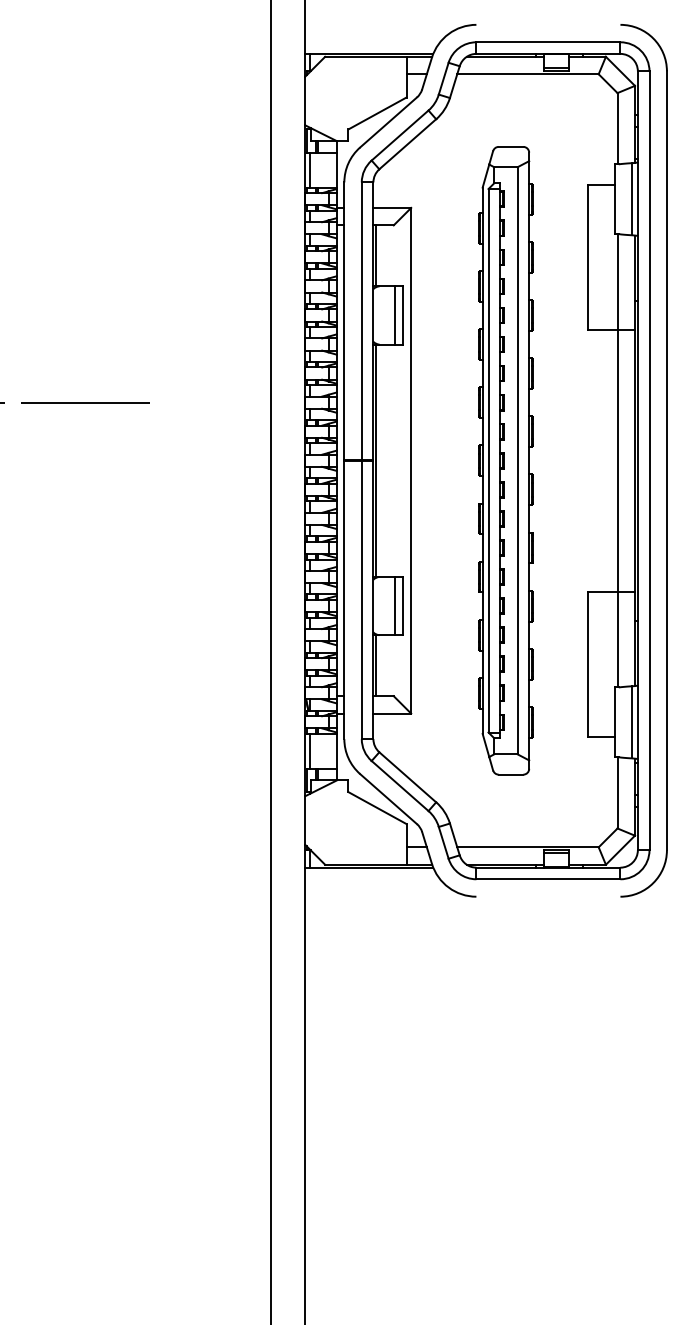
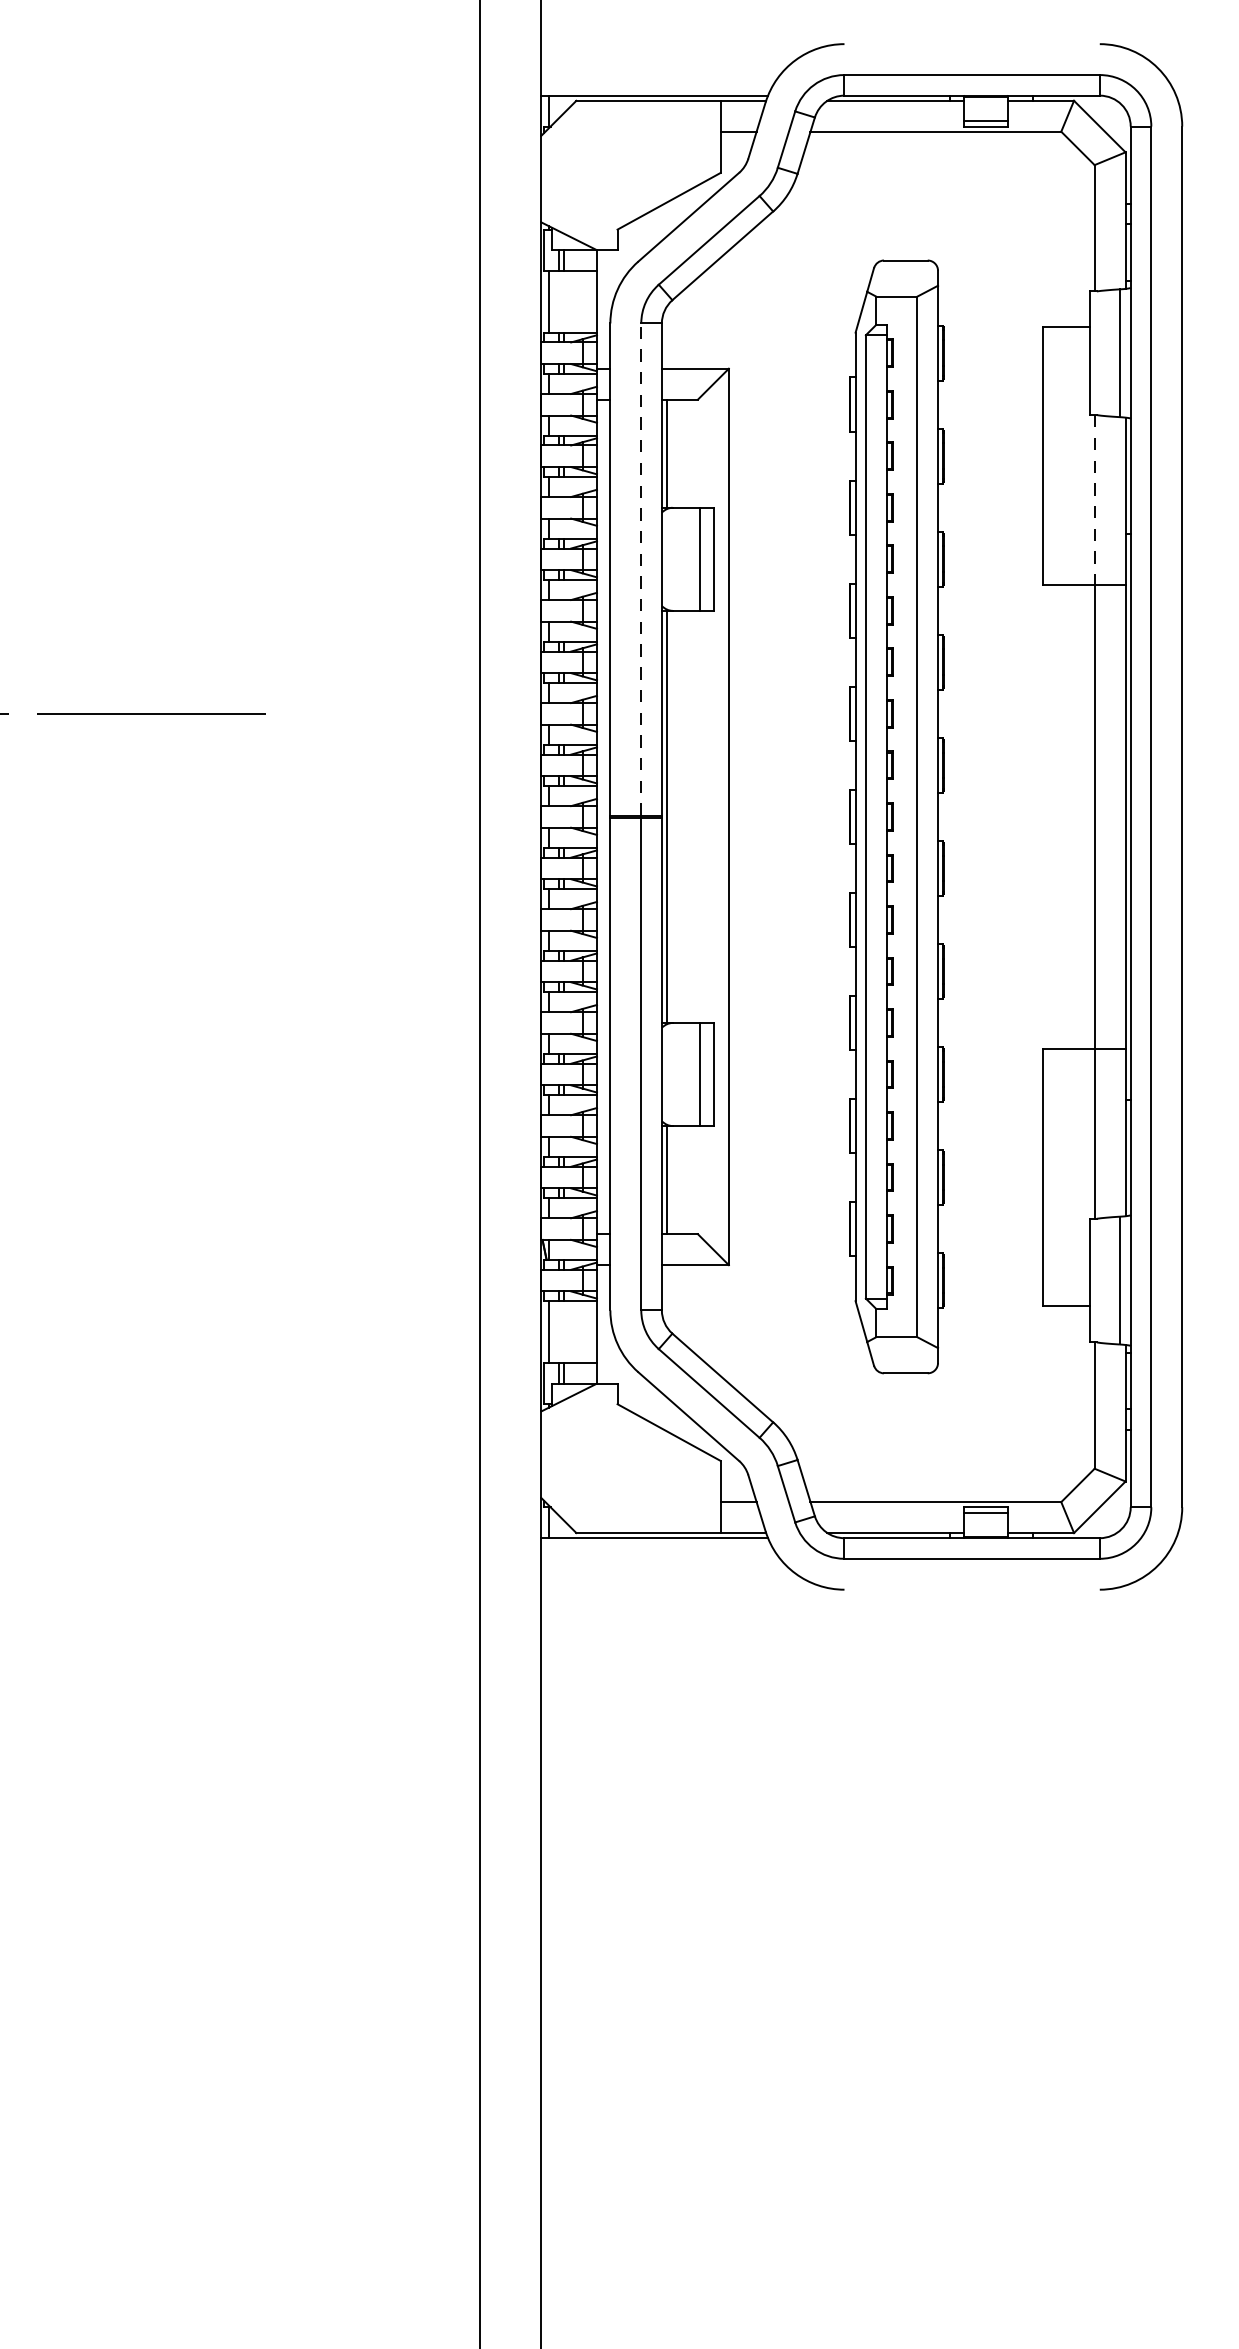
line: (617, 282) -> (1094, 500), solid -> dashed
line: (361, 321) -> (640, 570), solid -> dashed

